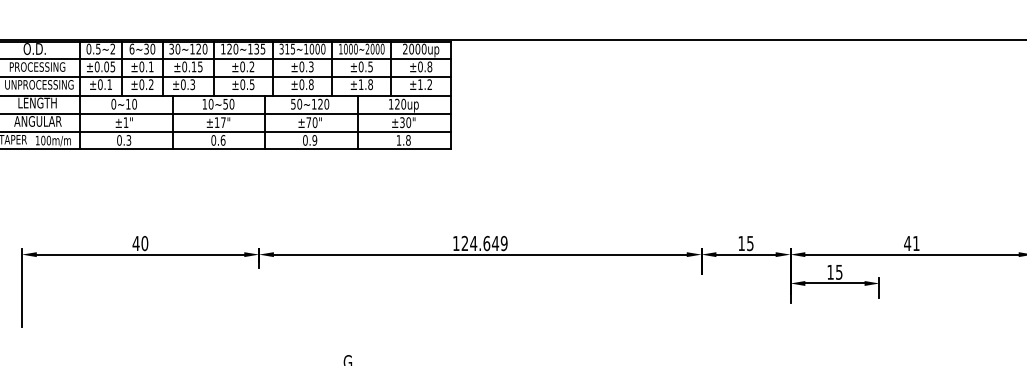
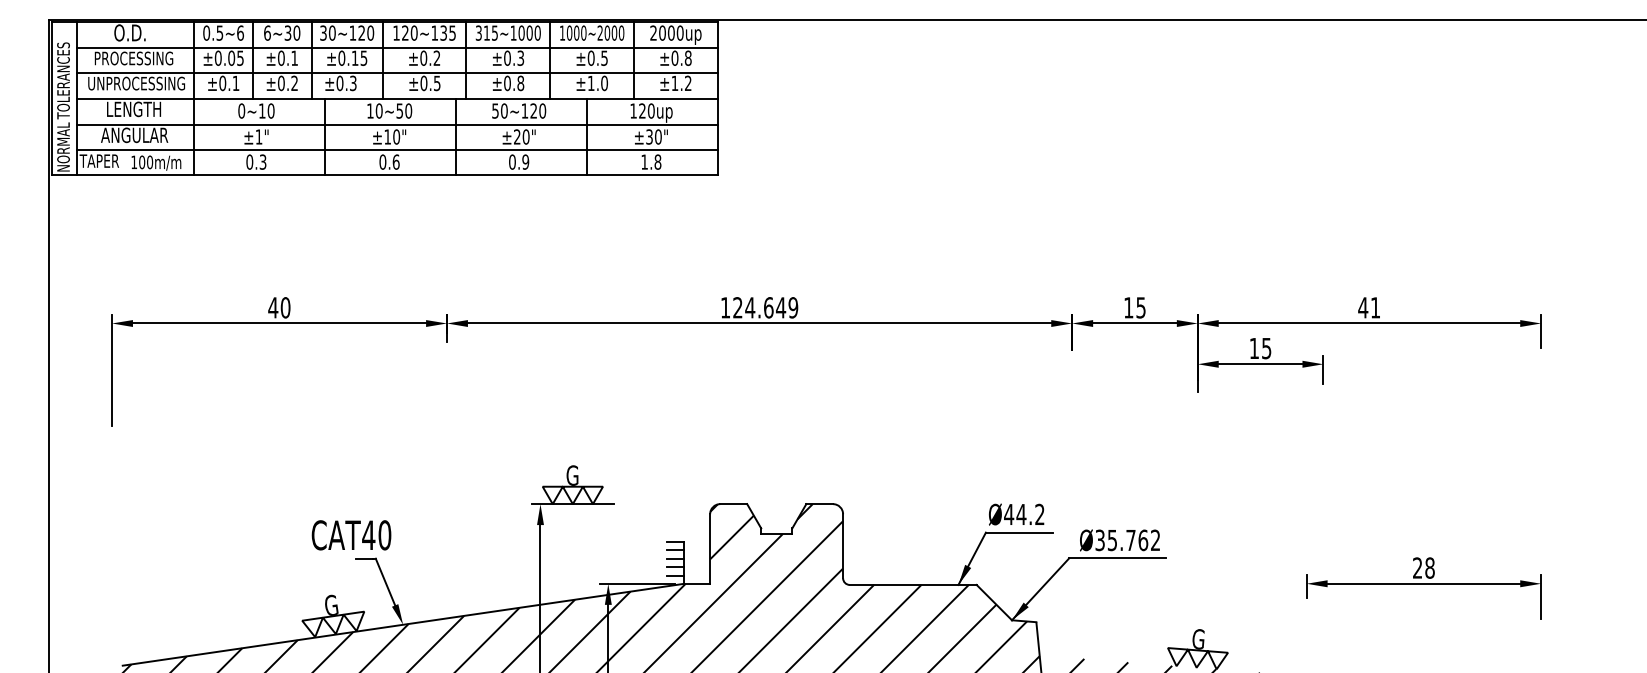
text: (112, 48) -> (240, 32), 0.5~2 -> 0.5~6
text: (370, 84) -> (604, 83), ±1.8 -> ±1.0
text: (223, 122) -> (396, 136), ±17" -> ±10"
text: (308, 122) -> (517, 136), ±70" -> ±20"

